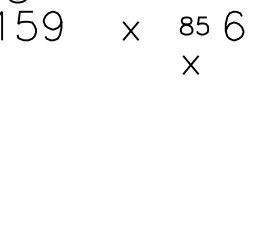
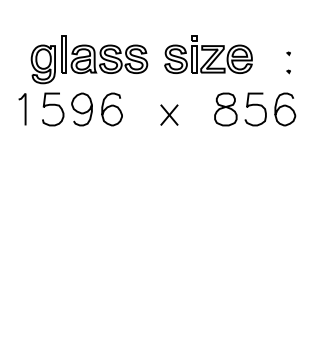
curve: (78, 24) -> (110, 107), added
part: (194, 26) -> (240, 109), size x1.67
part: (190, 64) -> (236, 152), removed

